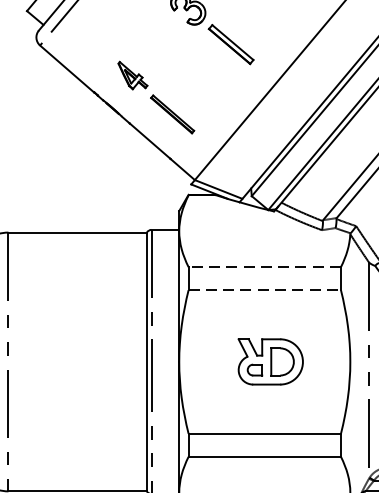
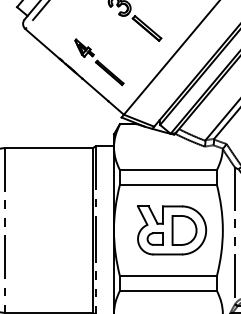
line: (263, 267) -> (167, 170), dashed -> solid
line: (264, 289) -> (168, 184), dashed -> solid
part: (271, 361) -> (172, 230), size x1.67

